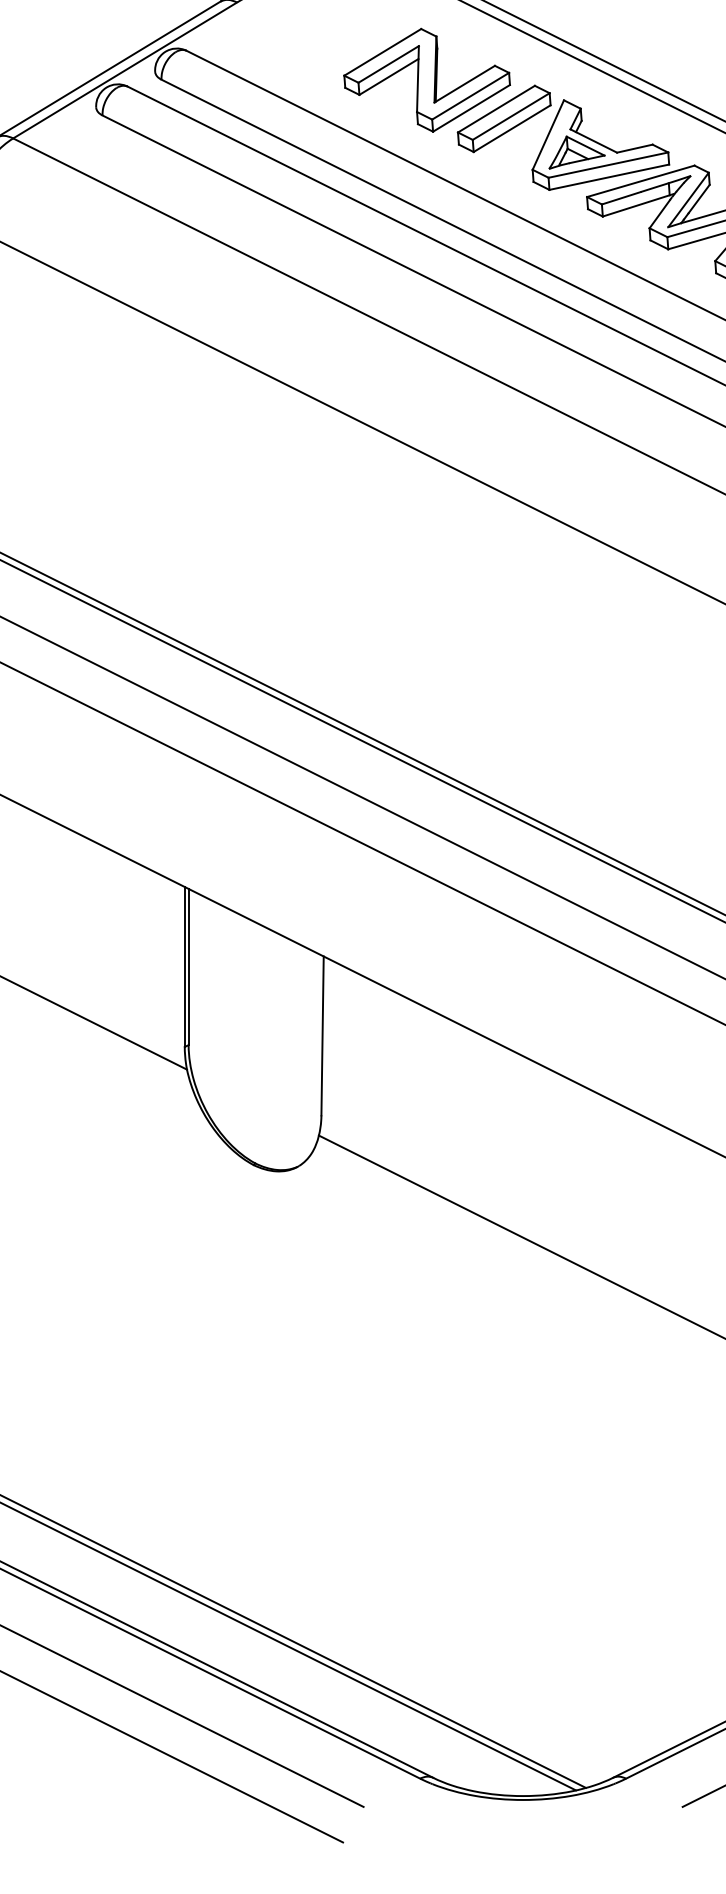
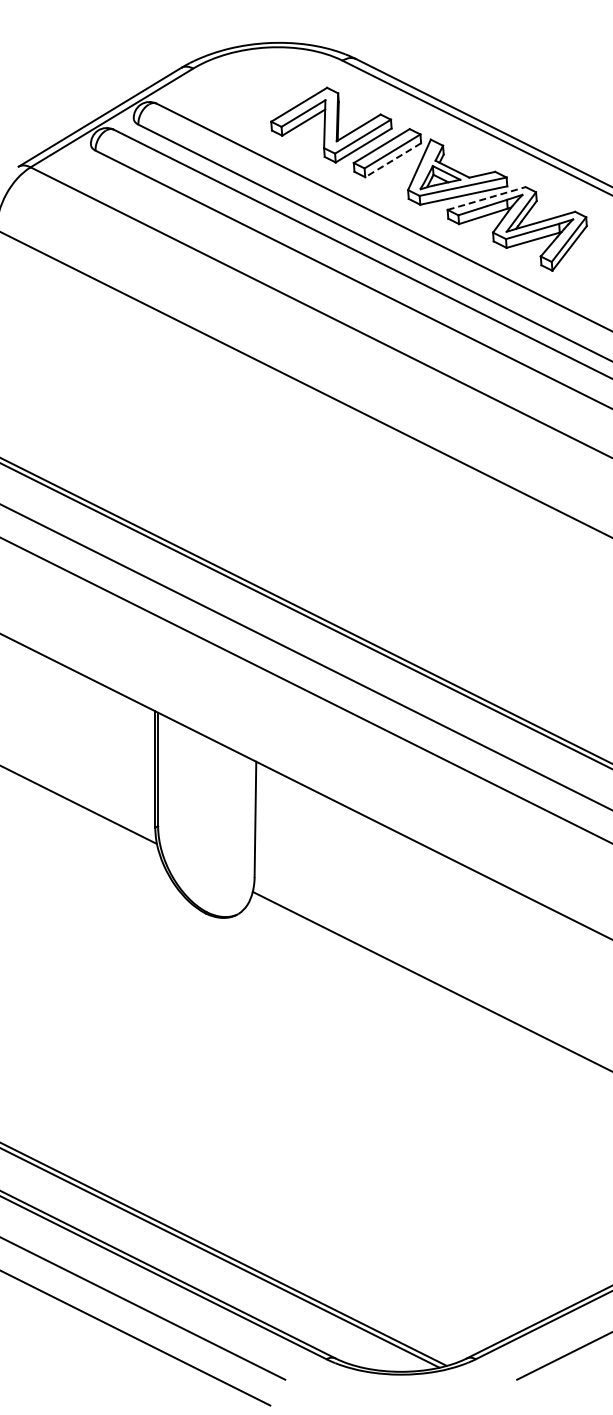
line: (512, 129) -> (393, 160), solid -> dashed
line: (640, 181) -> (486, 198), solid -> dashed

